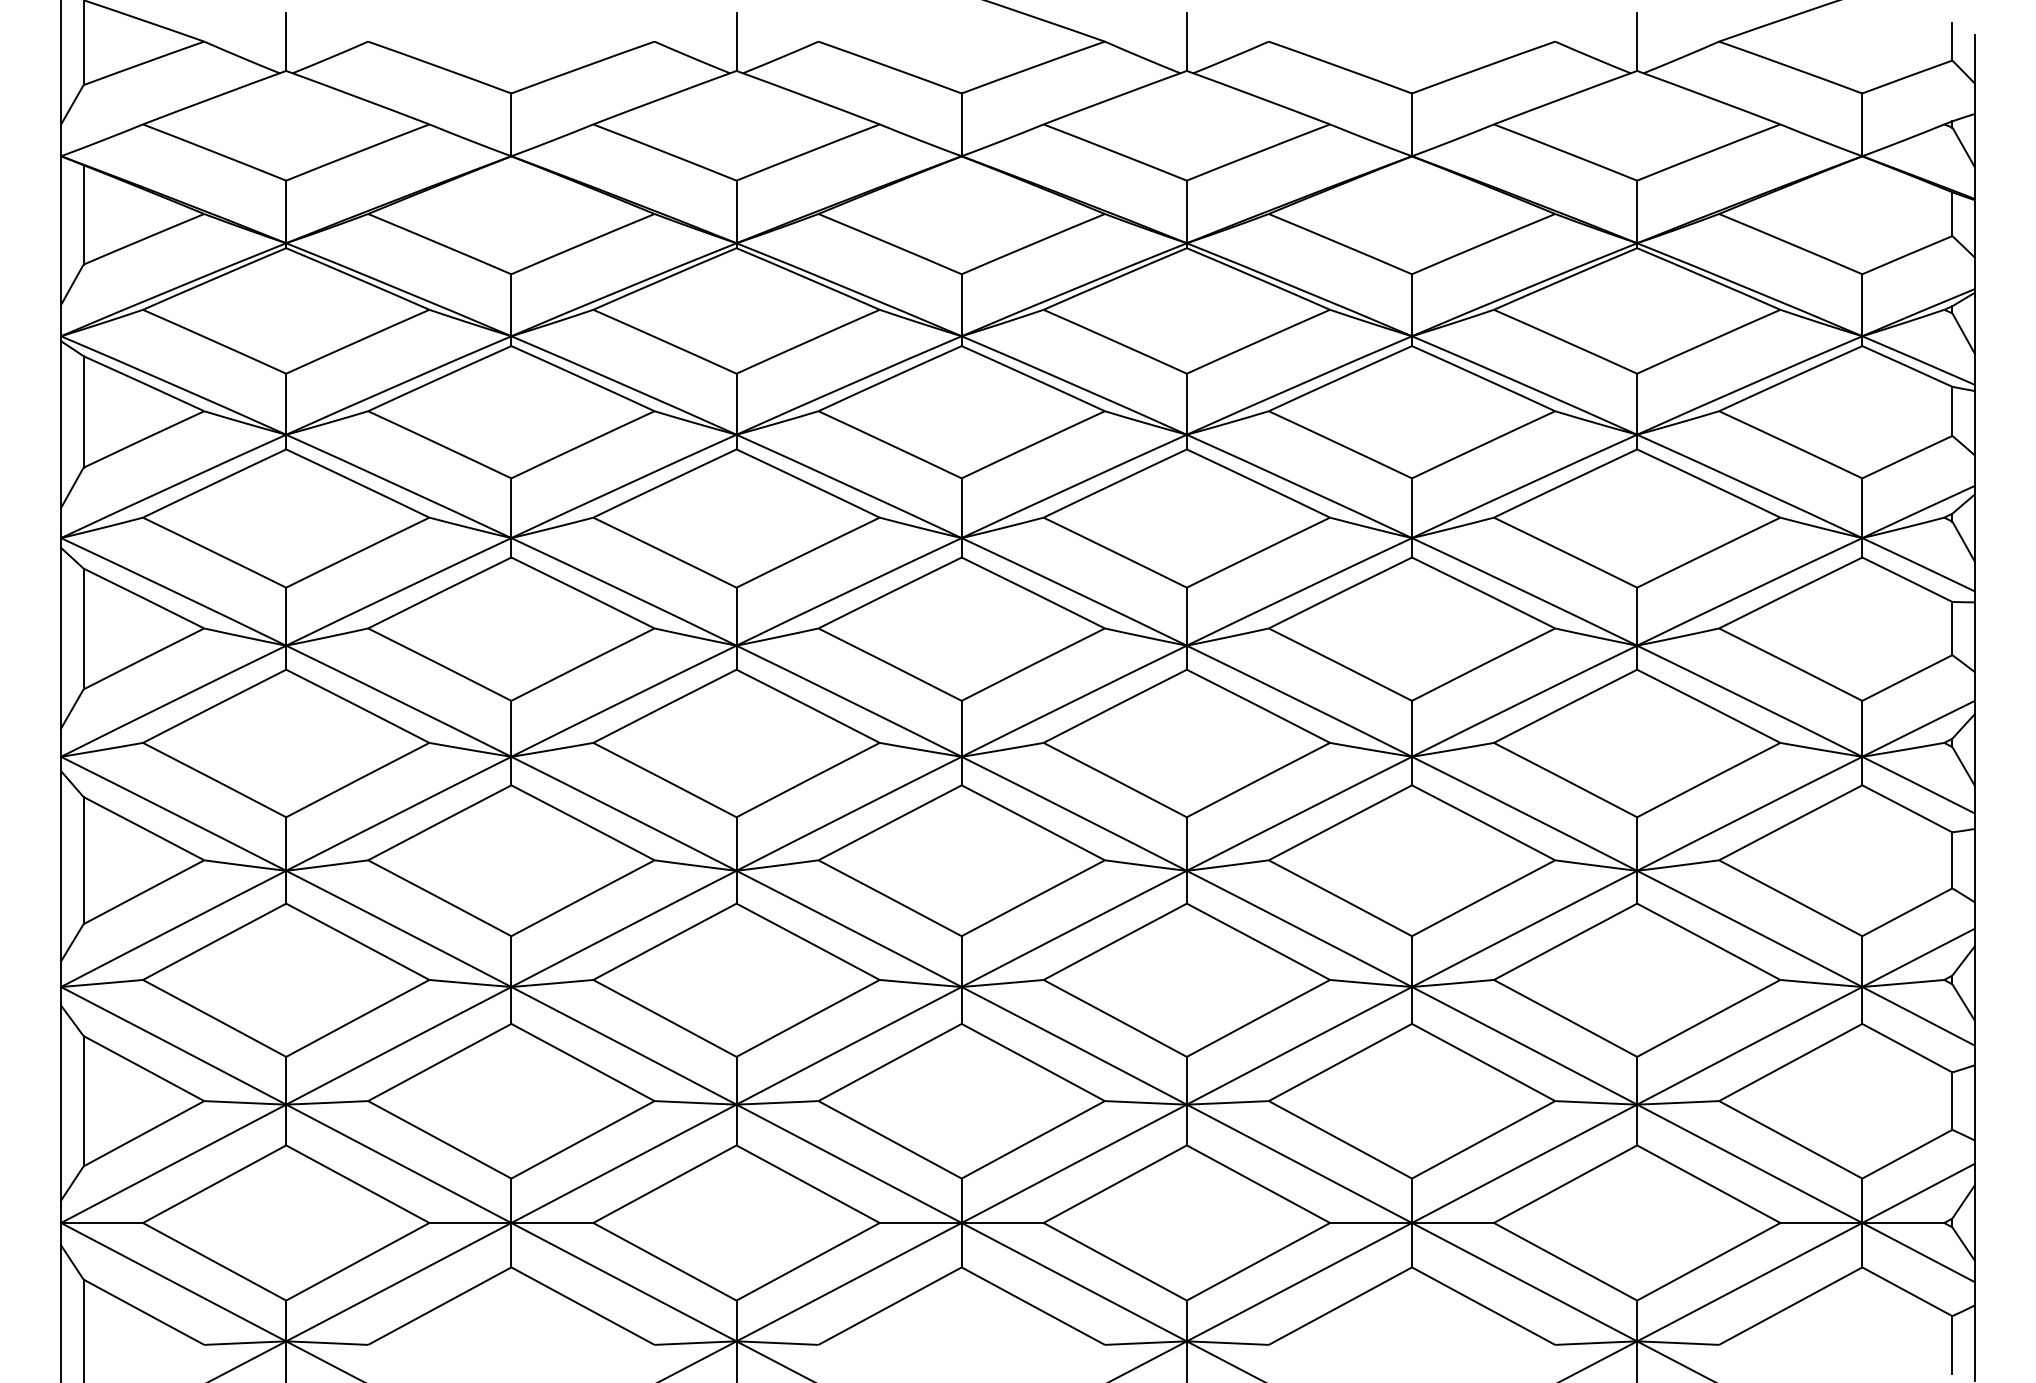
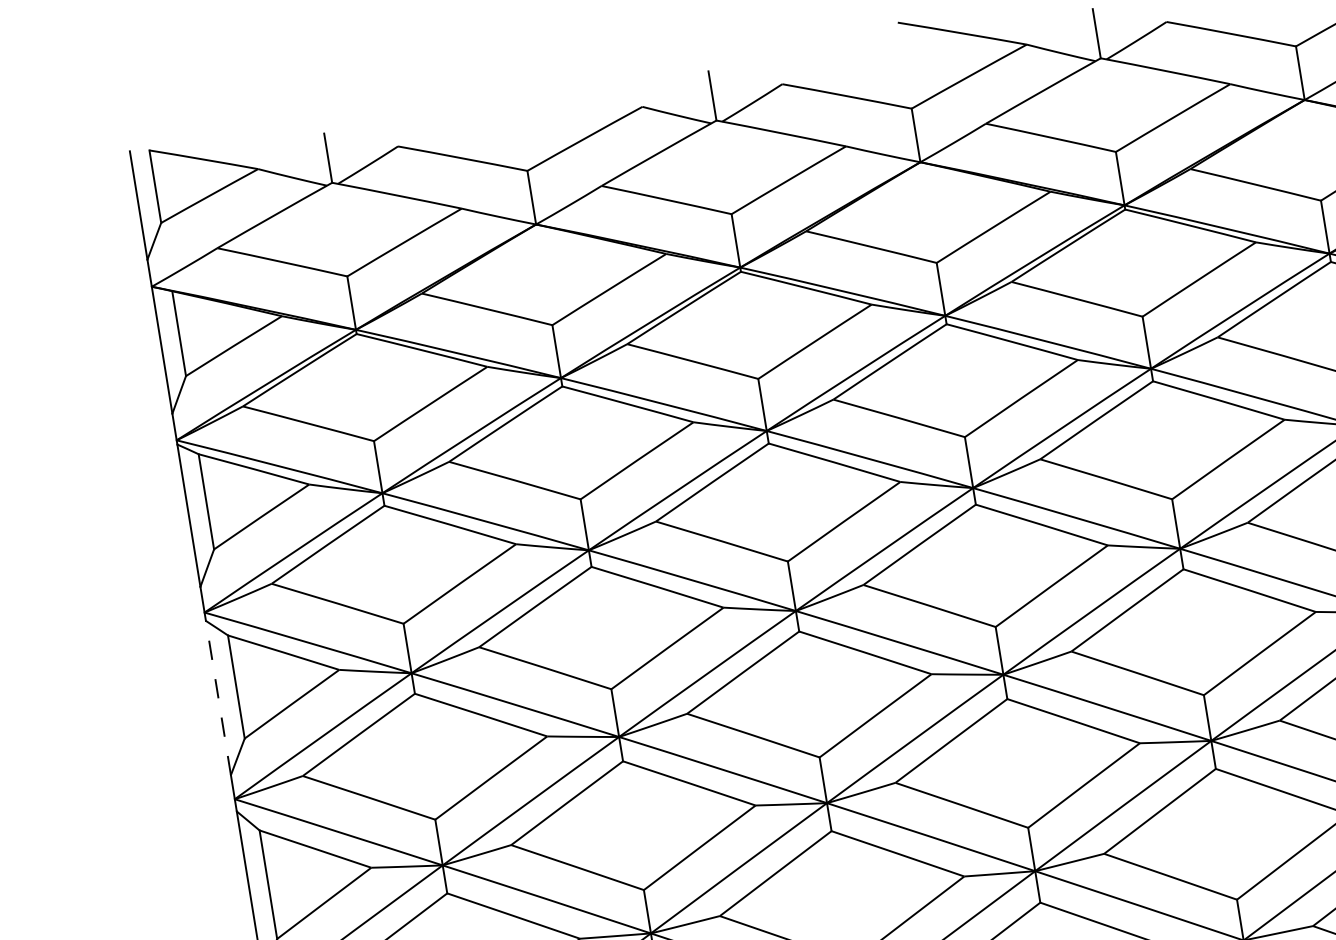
line: (61, 637) -> (218, 697), solid -> dashed

